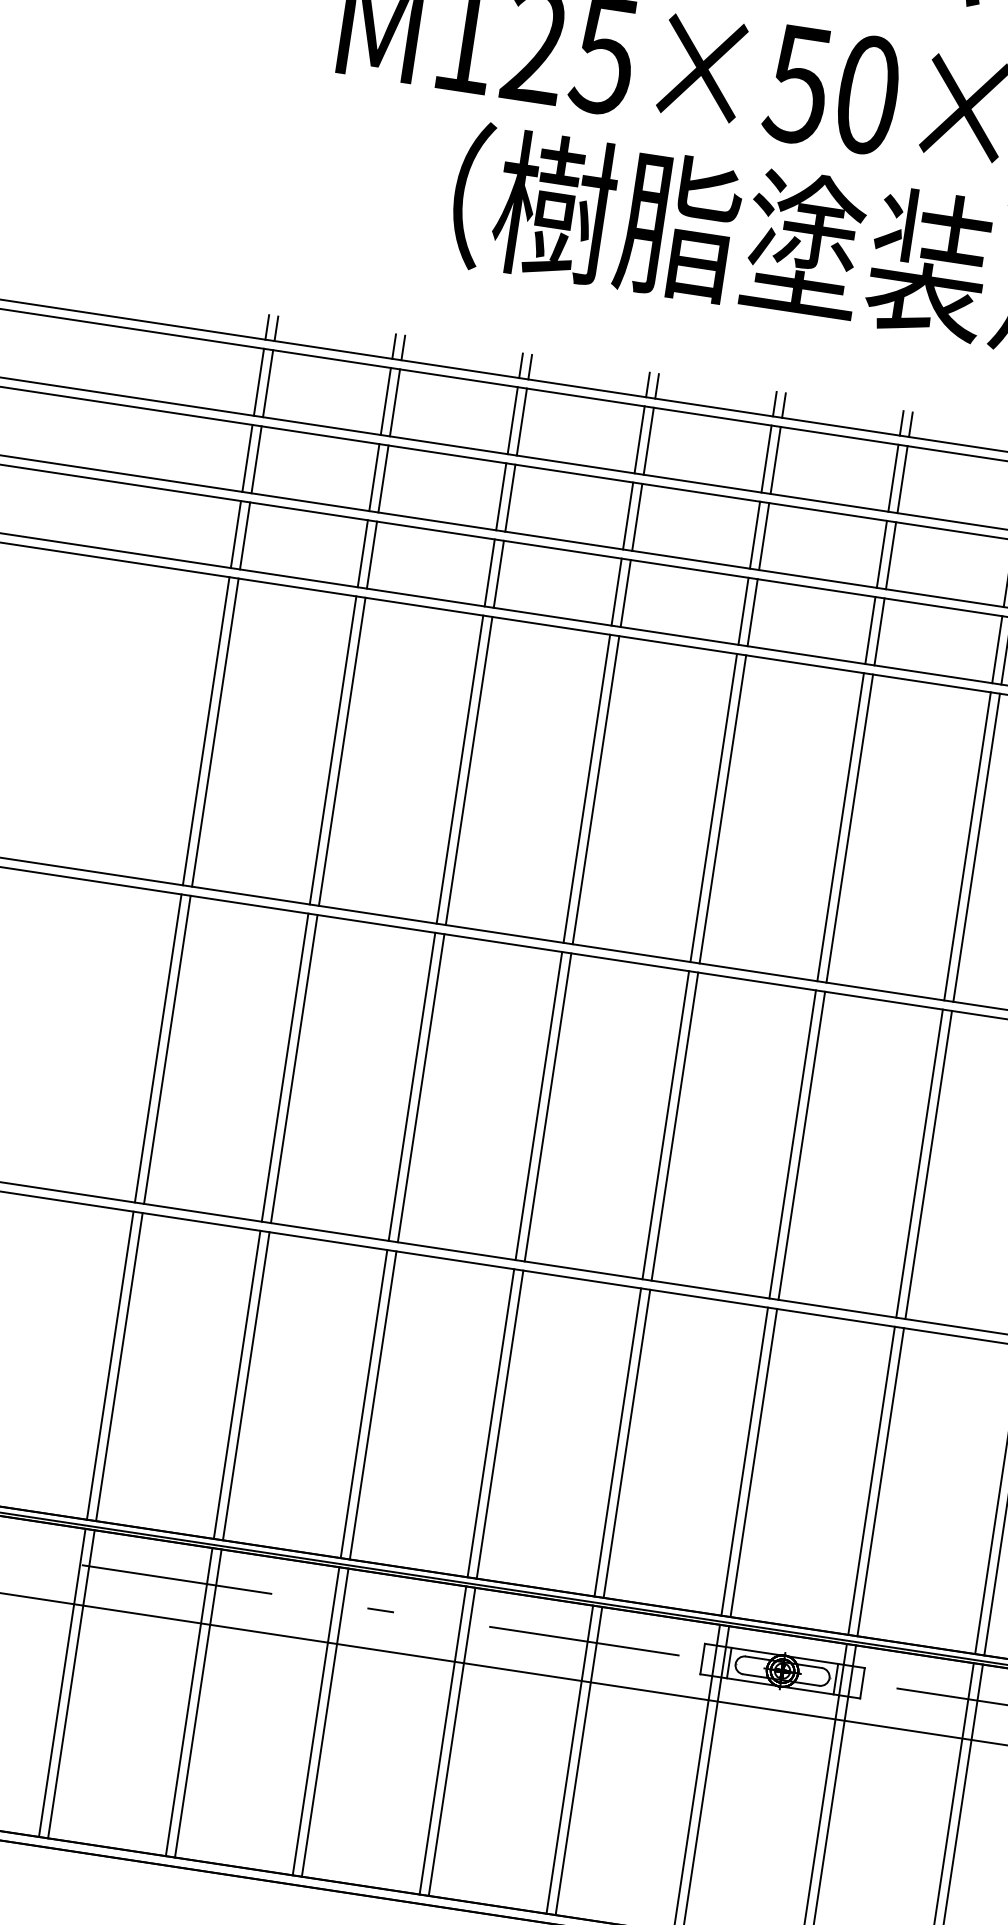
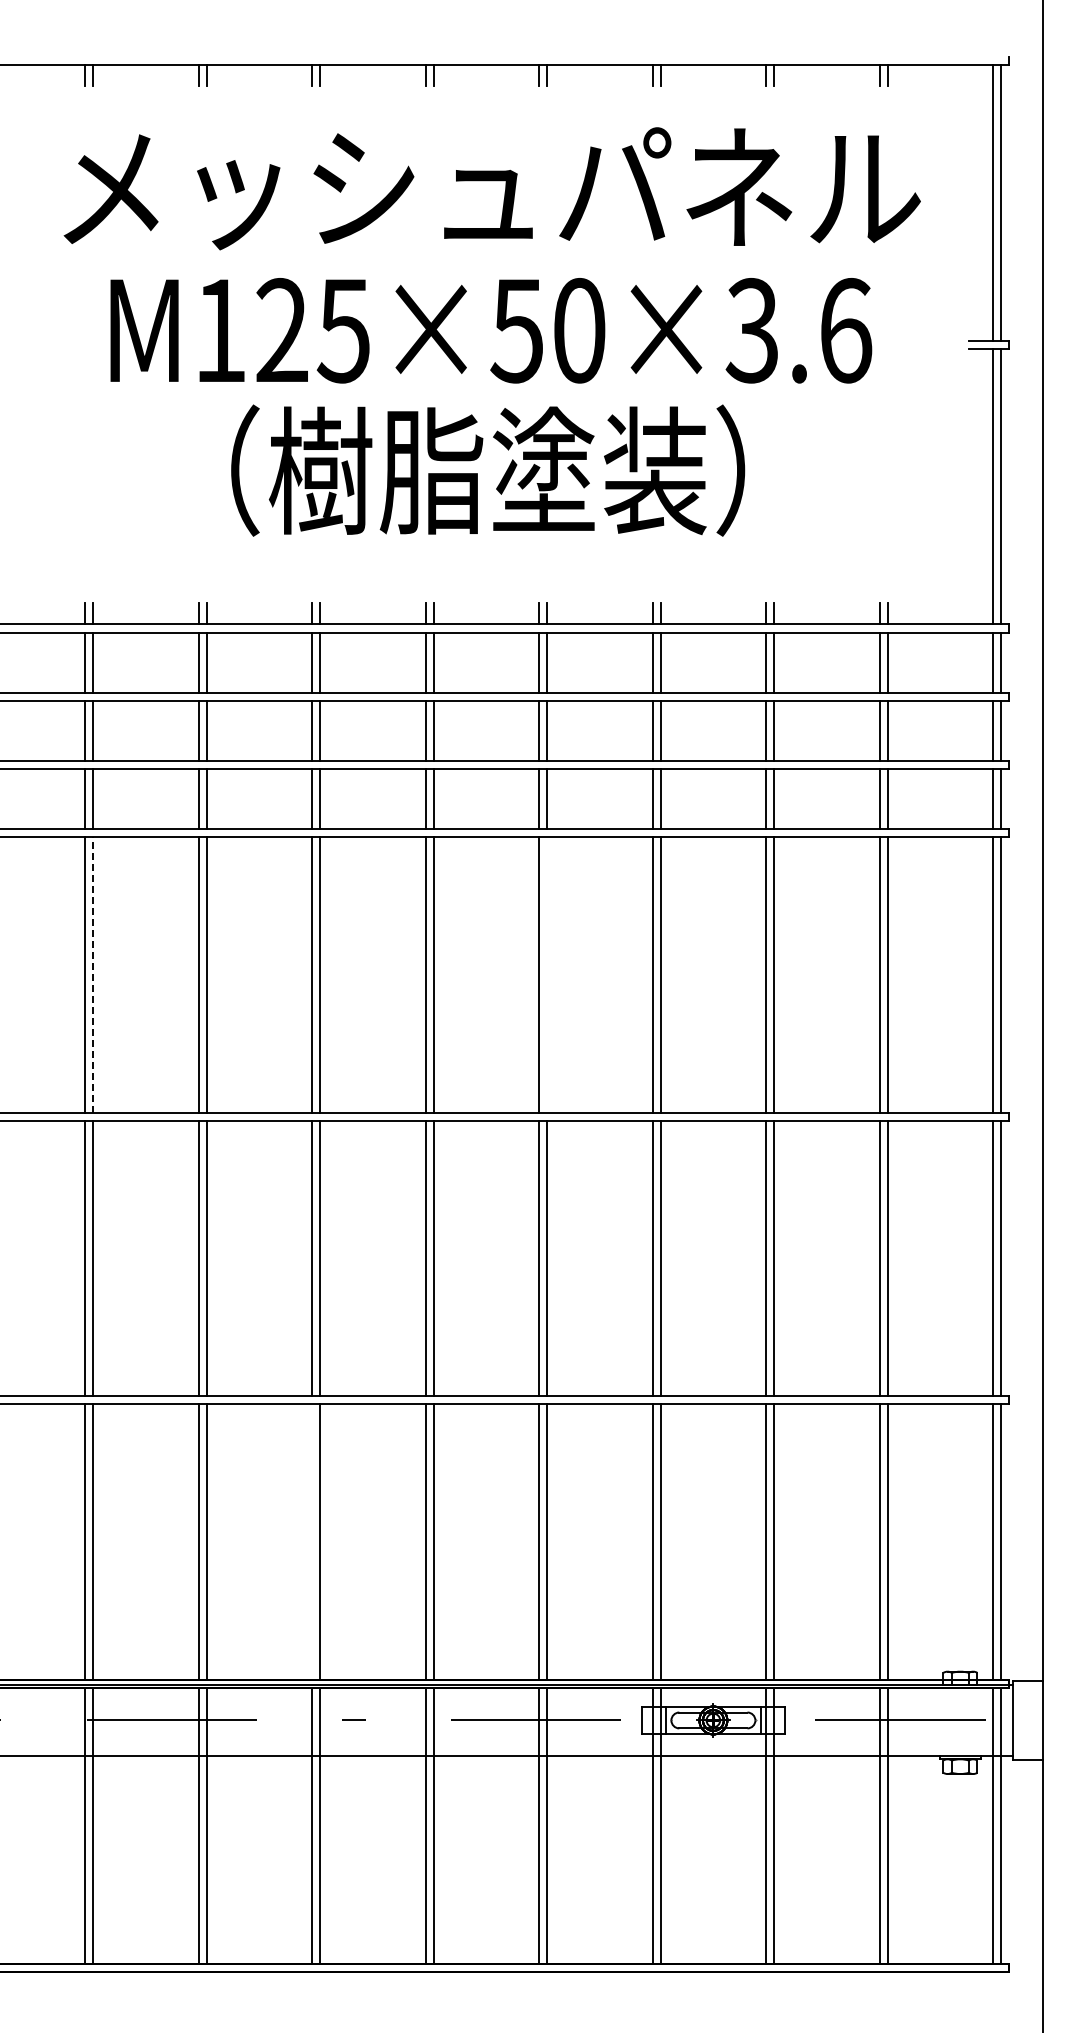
line: (215, 732) -> (93, 974), solid -> dashed
line: (723, 809) -> (547, 974), removed
line: (364, 1404) -> (312, 1542), removed

